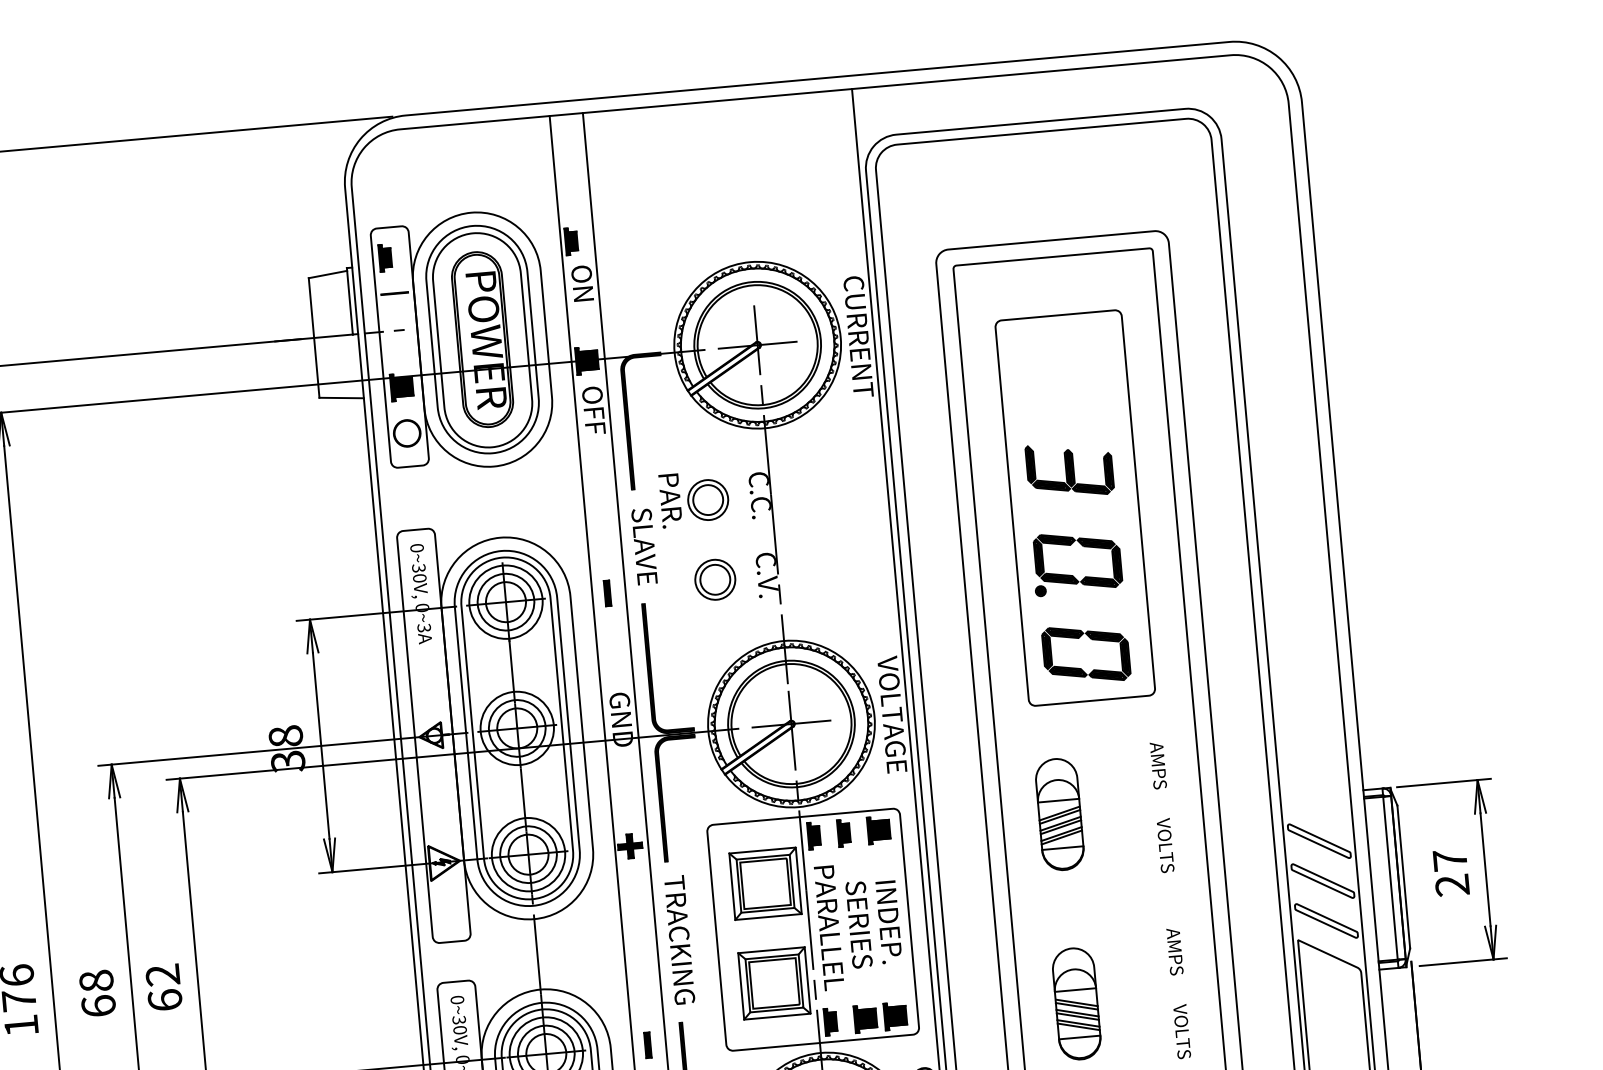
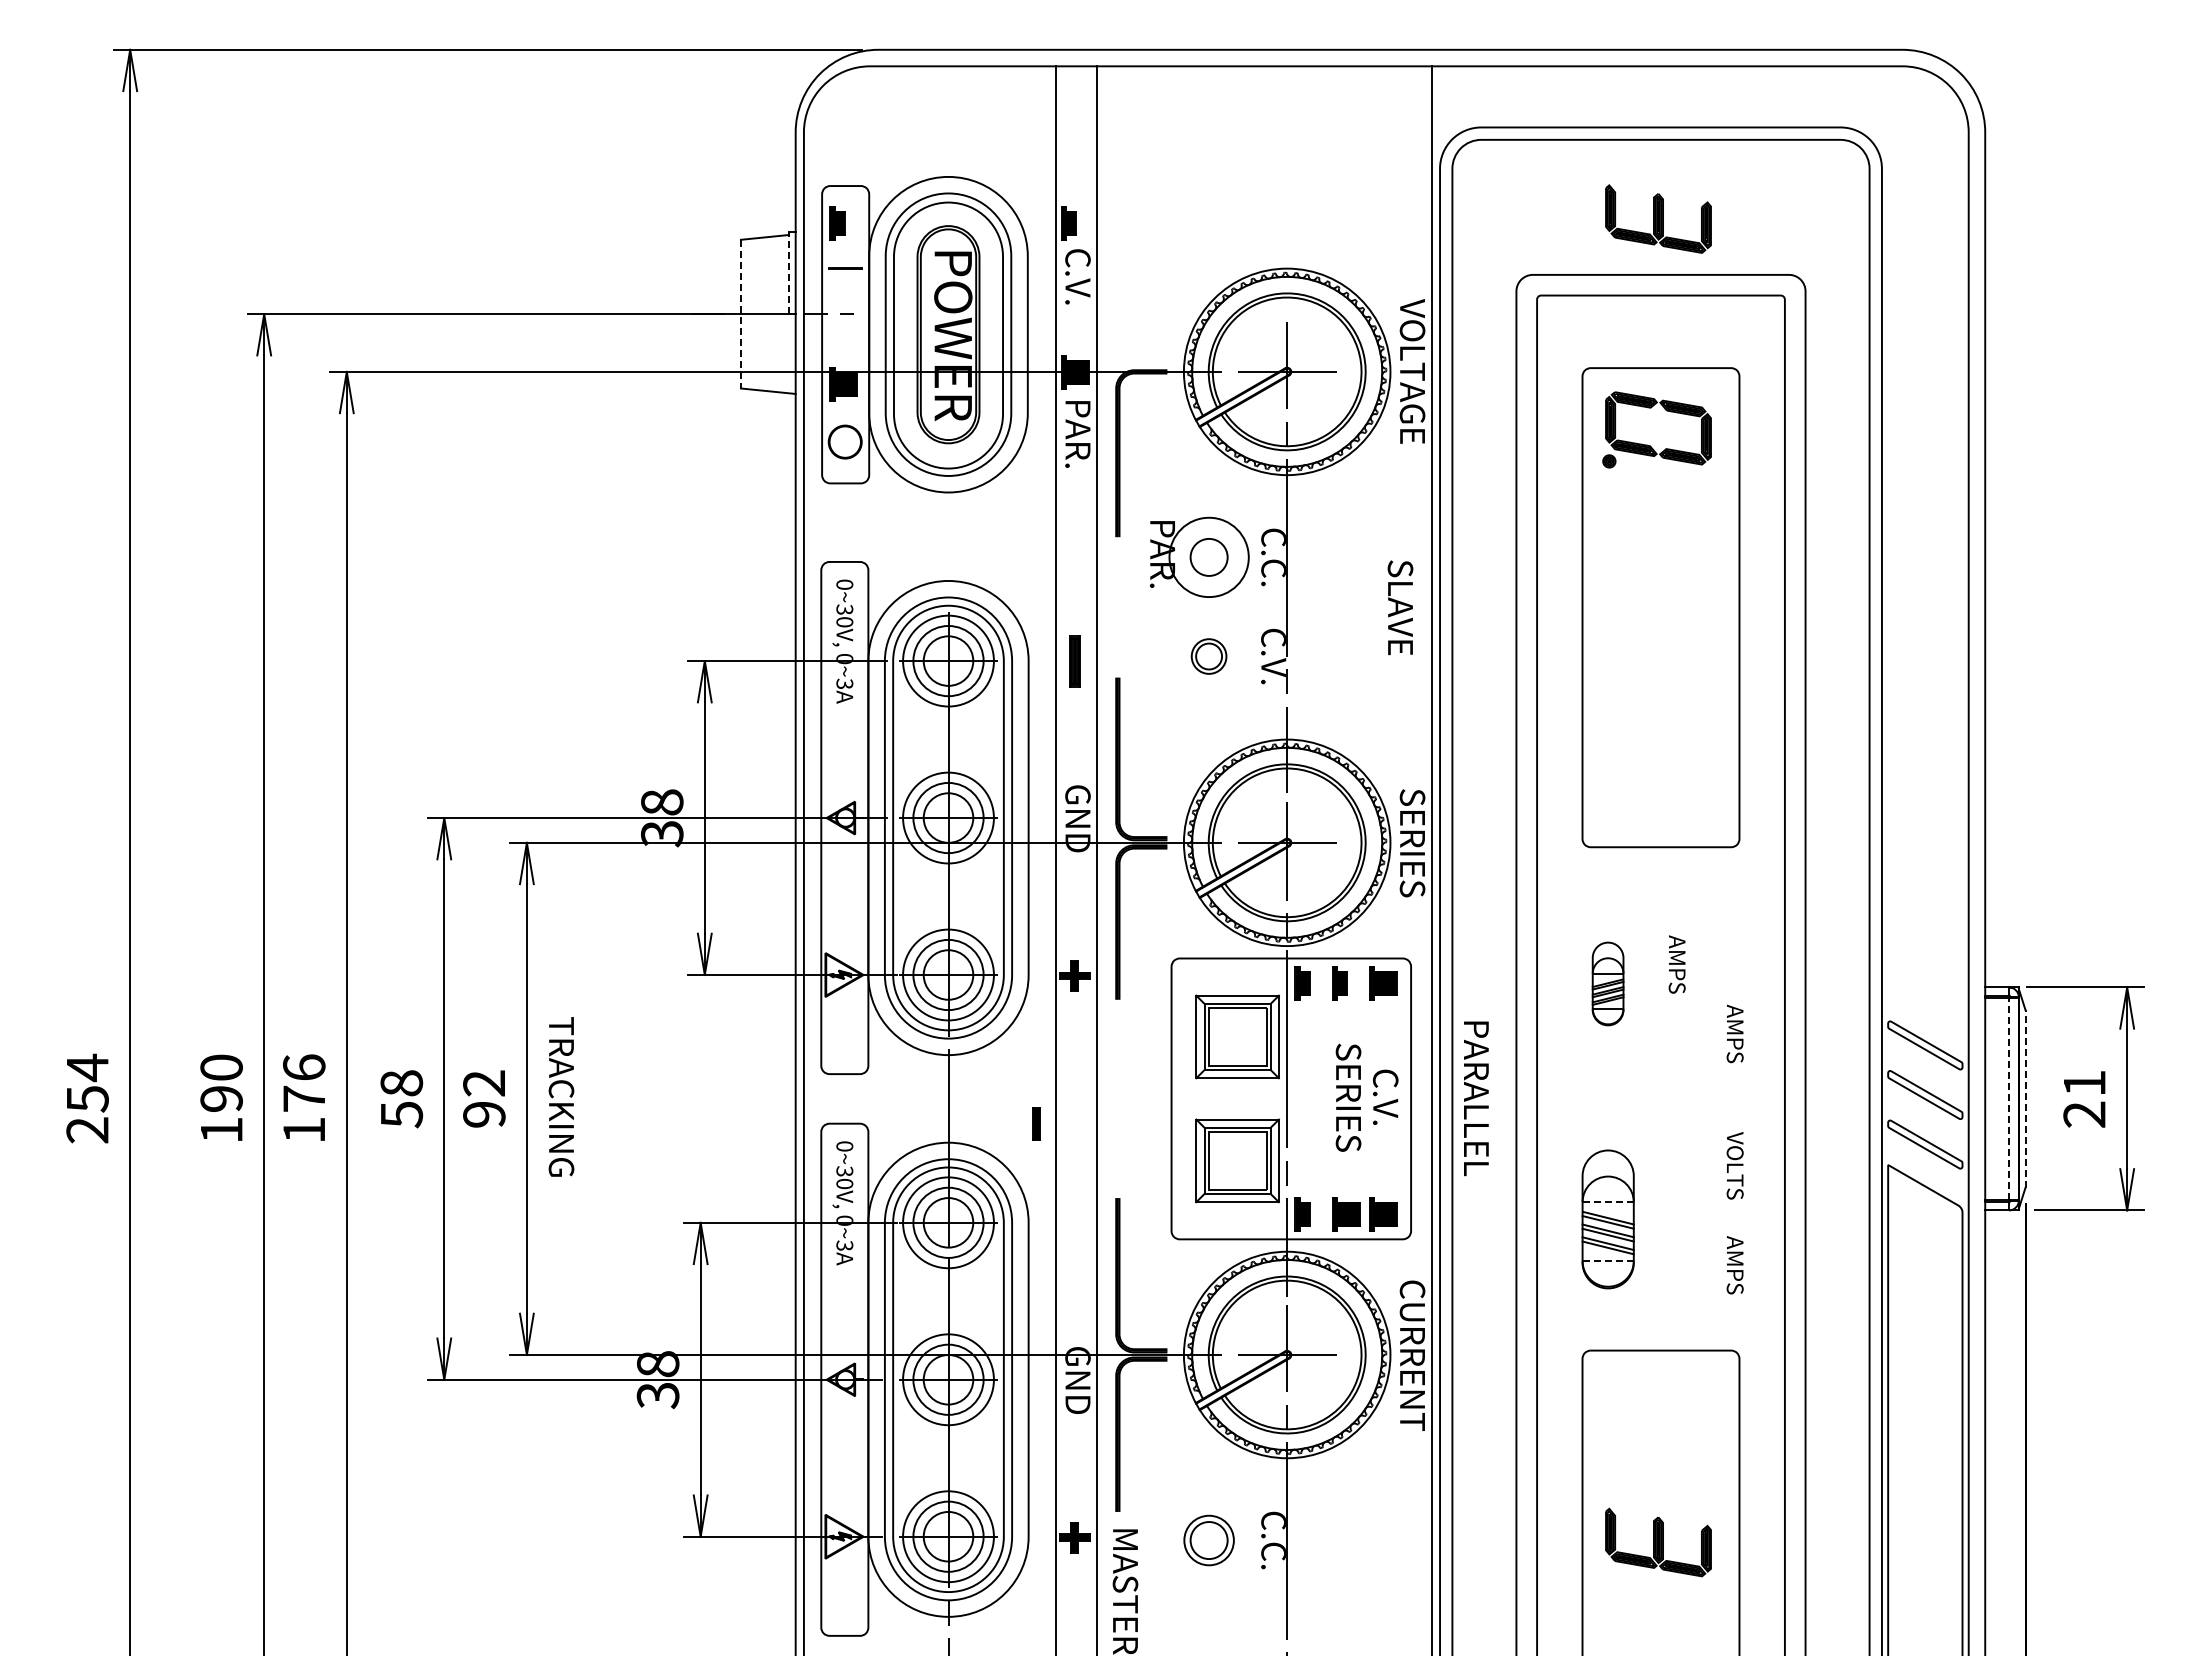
text: (582, 283) -> (1077, 276), ON -> C.V.
line: (350, 301) -> (789, 272), solid -> dashed
text: (858, 336) -> (1412, 372), CURRENT -> VOLTAGE
line: (313, 338) -> (740, 314), solid -> dashed
text: (593, 410) -> (1077, 434), OFF -> PAR.
part: (1069, 469) -> (1658, 218), moved
circle: (707, 500) -> (1208, 557), size x1.6
text: (644, 546) -> (1400, 607), moved
part: (1072, 575) -> (1650, 445), moved
part: (714, 579) -> (1208, 656), size x0.7
part: (607, 593) -> (1074, 661), size x1.6
part: (1092, 640) -> (1667, 772), removed
text: (892, 713) -> (1412, 841), VOLTAGE -> SERIES
text: (1157, 765) -> (1676, 964), moved
part: (1059, 814) -> (1607, 983), size x0.6
text: (1164, 845) -> (1734, 1033), VOLTS -> AMPS
text: (1450, 860) -> (2084, 1083), 27 -> 21
line: (1403, 876) -> (2025, 1098), solid -> dashed
line: (1390, 877) -> (2008, 1098), solid -> dashed
text: (888, 921) -> (1385, 1097), INDEP. -> C.V.
text: (829, 927) -> (1476, 1098), moved
text: (679, 939) -> (561, 1096), moved
text: (1174, 951) -> (1734, 1165), AMPS -> VOLTS
line: (1075, 990) -> (1608, 1202), solid -> dashed
text: (165, 1000) -> (484, 1114), 62 -> 92
text: (98, 1006) -> (401, 1114), 68 -> 58
text: (1181, 1031) -> (1734, 1264), VOLTS -> AMPS
line: (1080, 1037) -> (1608, 1261), solid -> dashed
part: (647, 1044) -> (1036, 1123), moved

